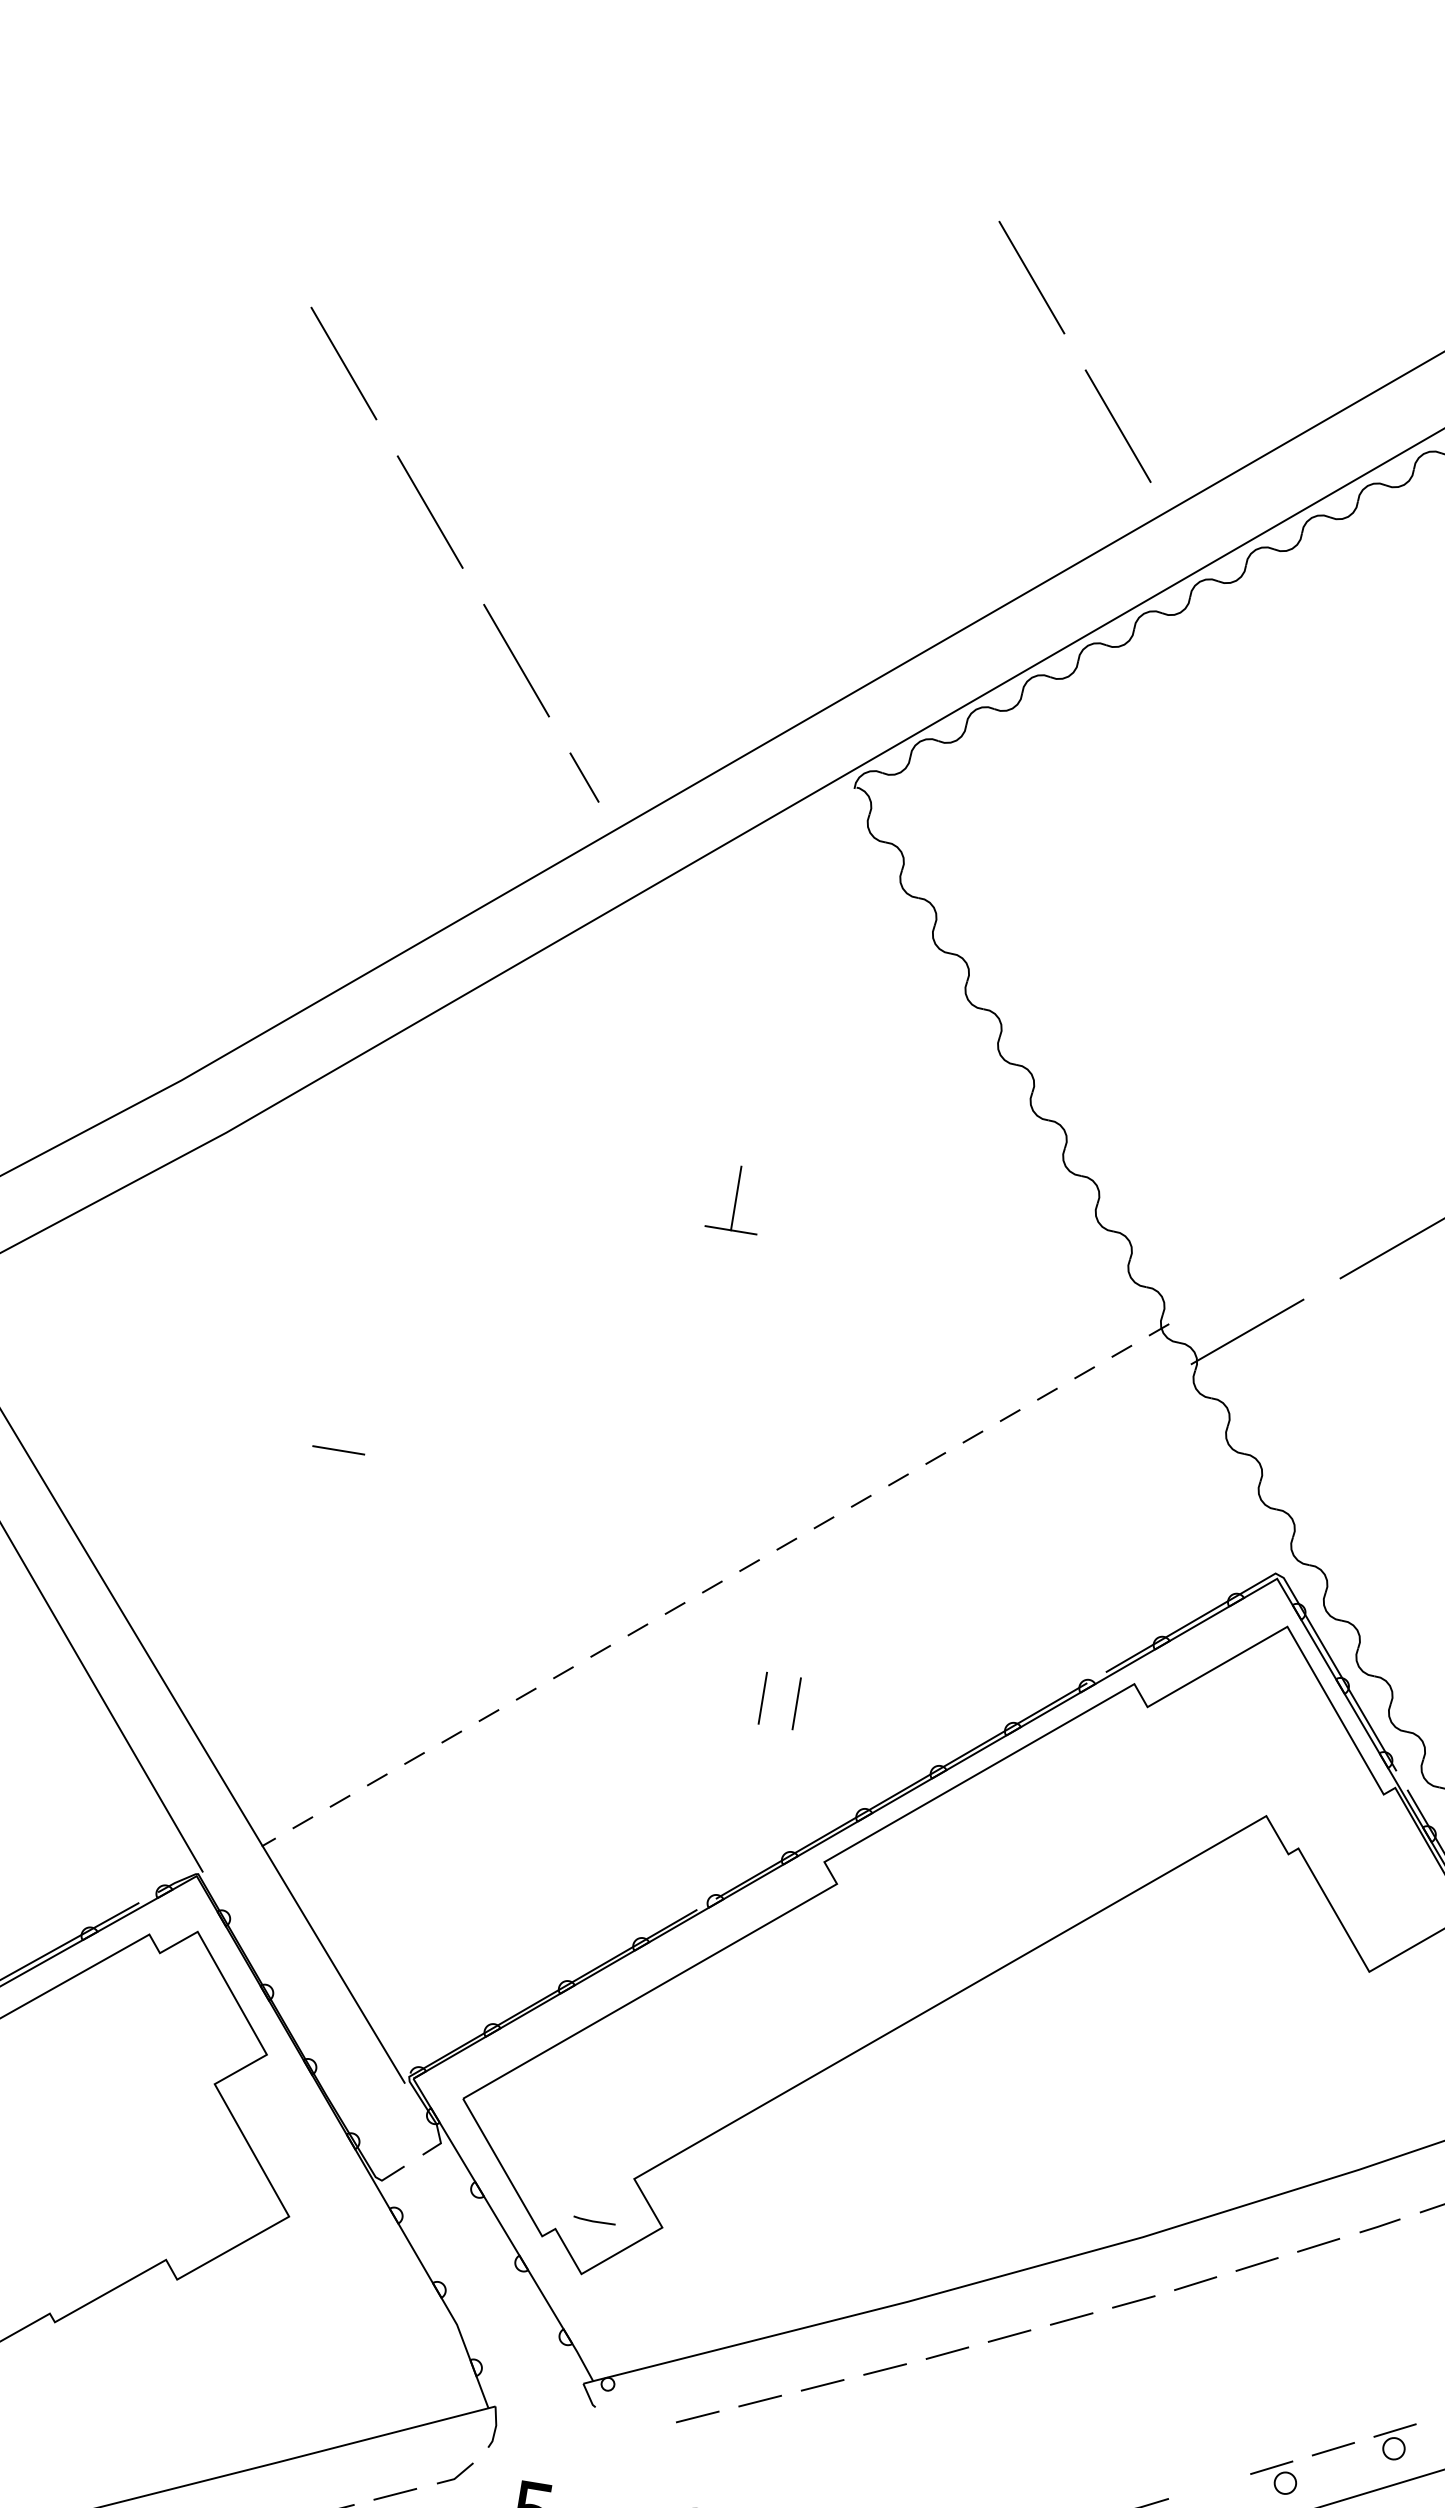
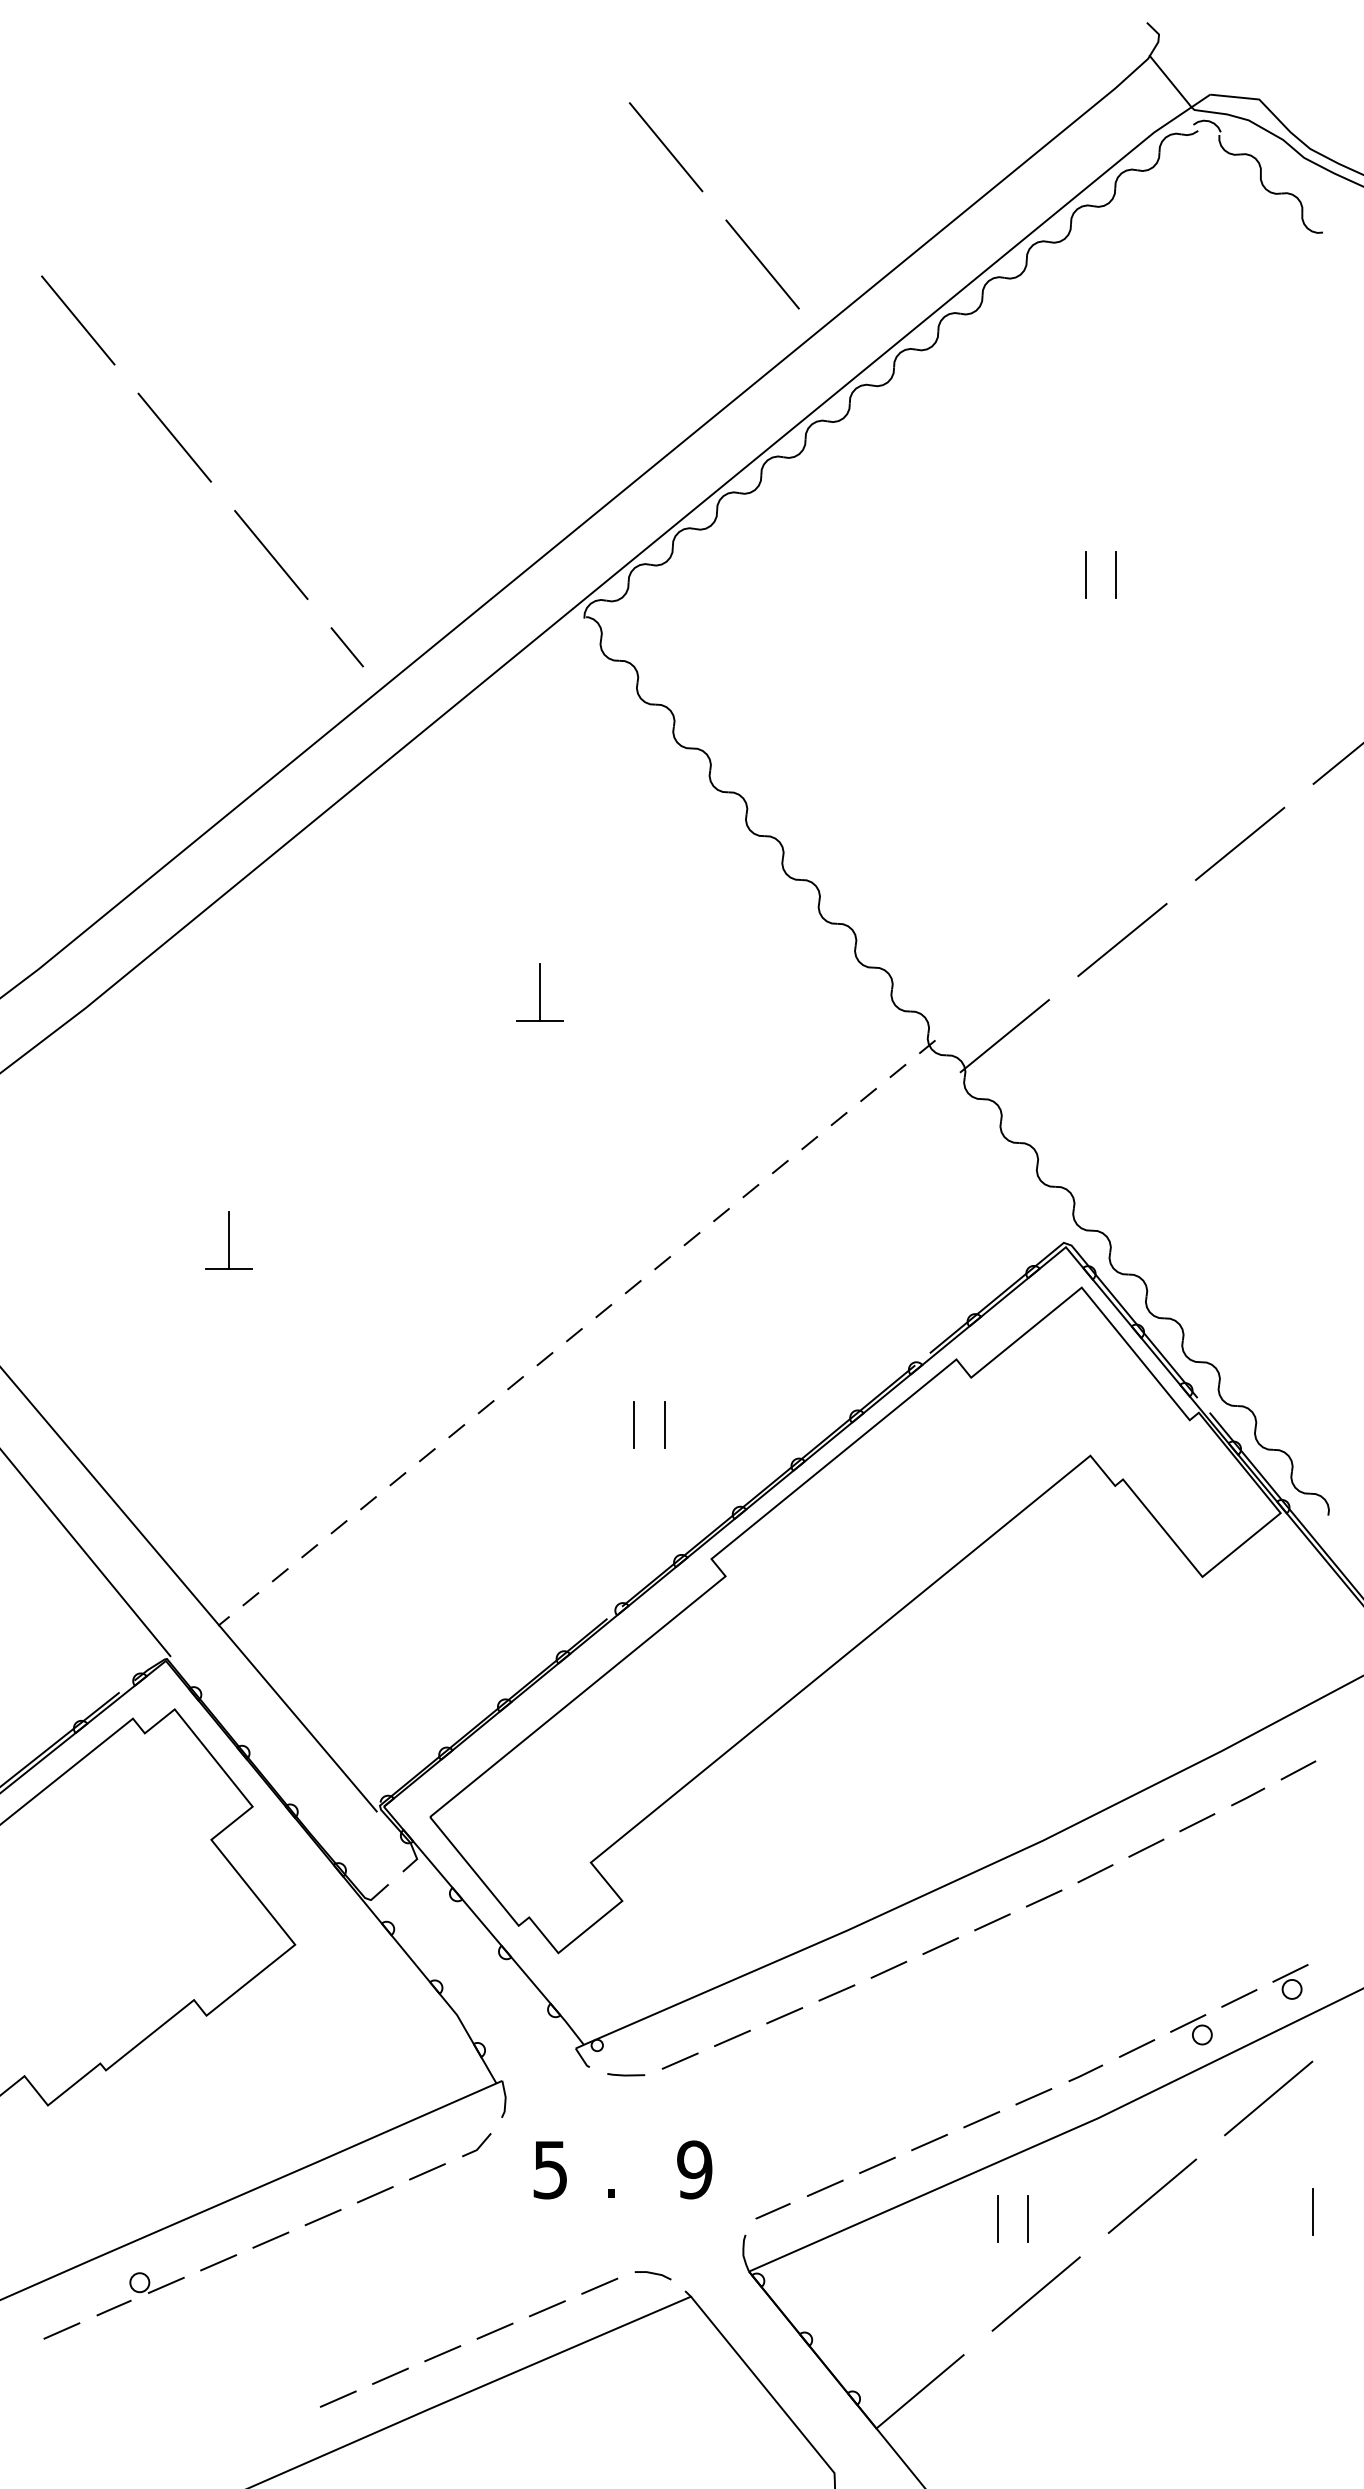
line: (1421, 831) -> (1085, 574), added
line: (344, 1418) -> (229, 1240), added
line: (594, 2220) -> (626, 2074), moved
line: (1209, 2486) -> (1136, 2048), added

